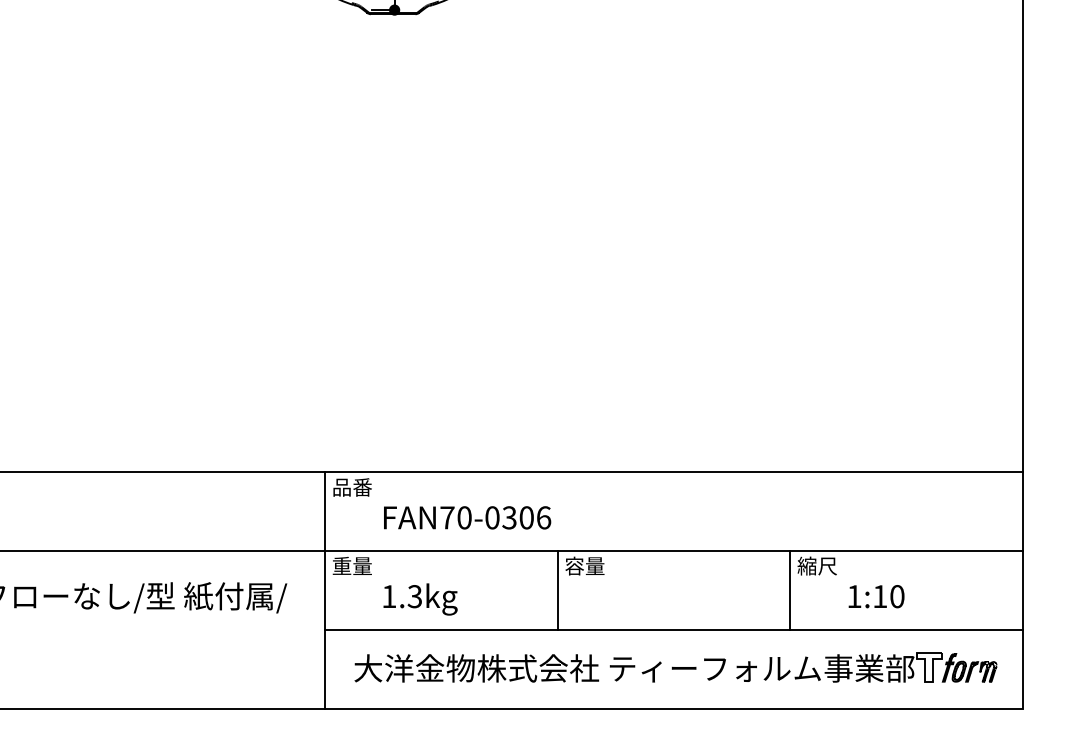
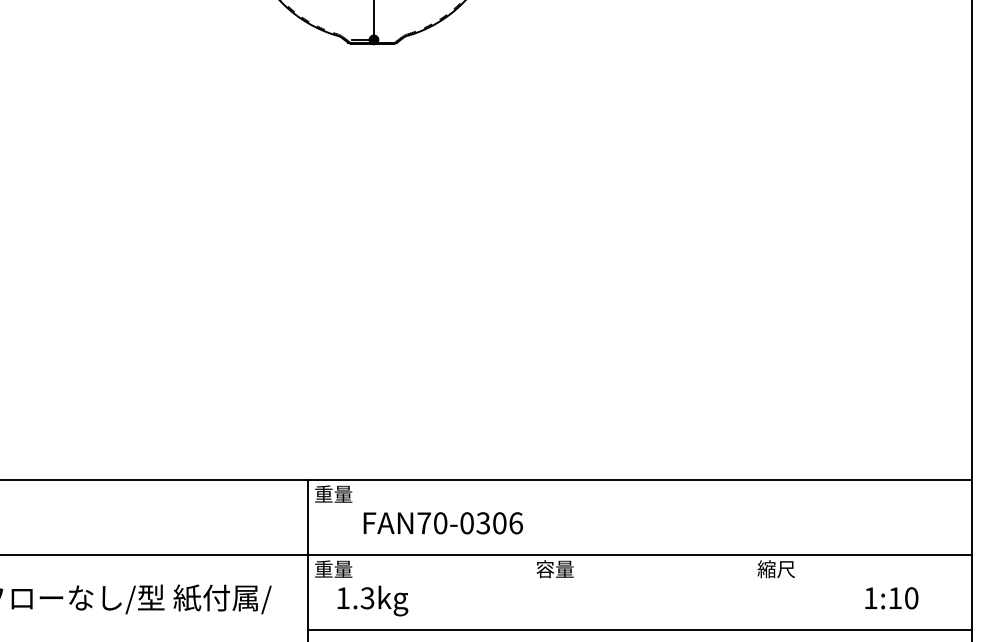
text: (351, 487) -> (332, 494), 品番 -> 重量
line: (557, 590) -> (529, 592), removed
line: (790, 590) -> (750, 592), removed
text: (876, 596) -> (891, 598), moved
text: (420, 599) -> (372, 601), moved

